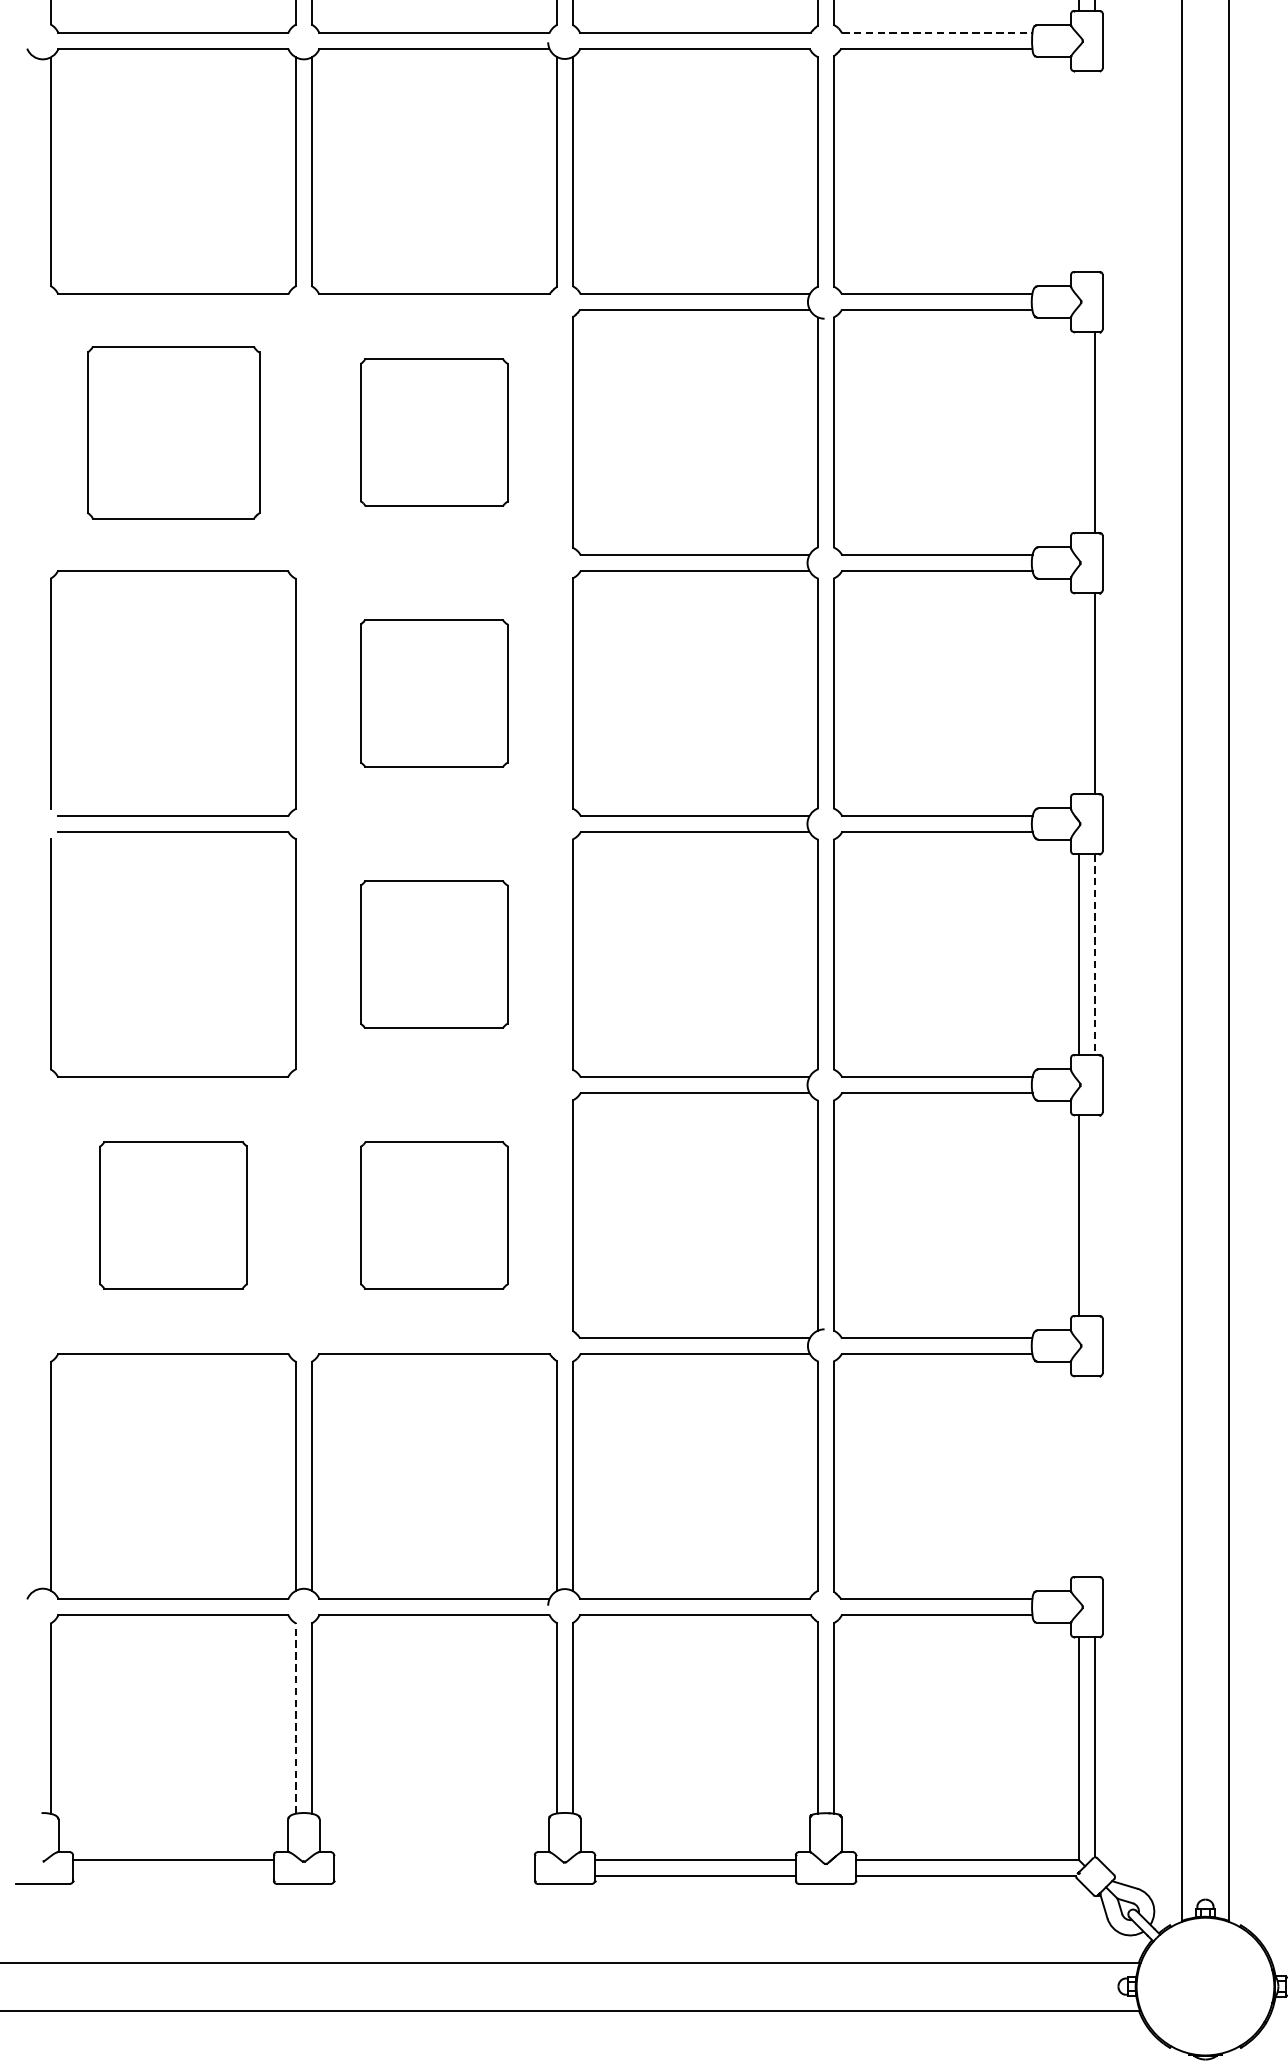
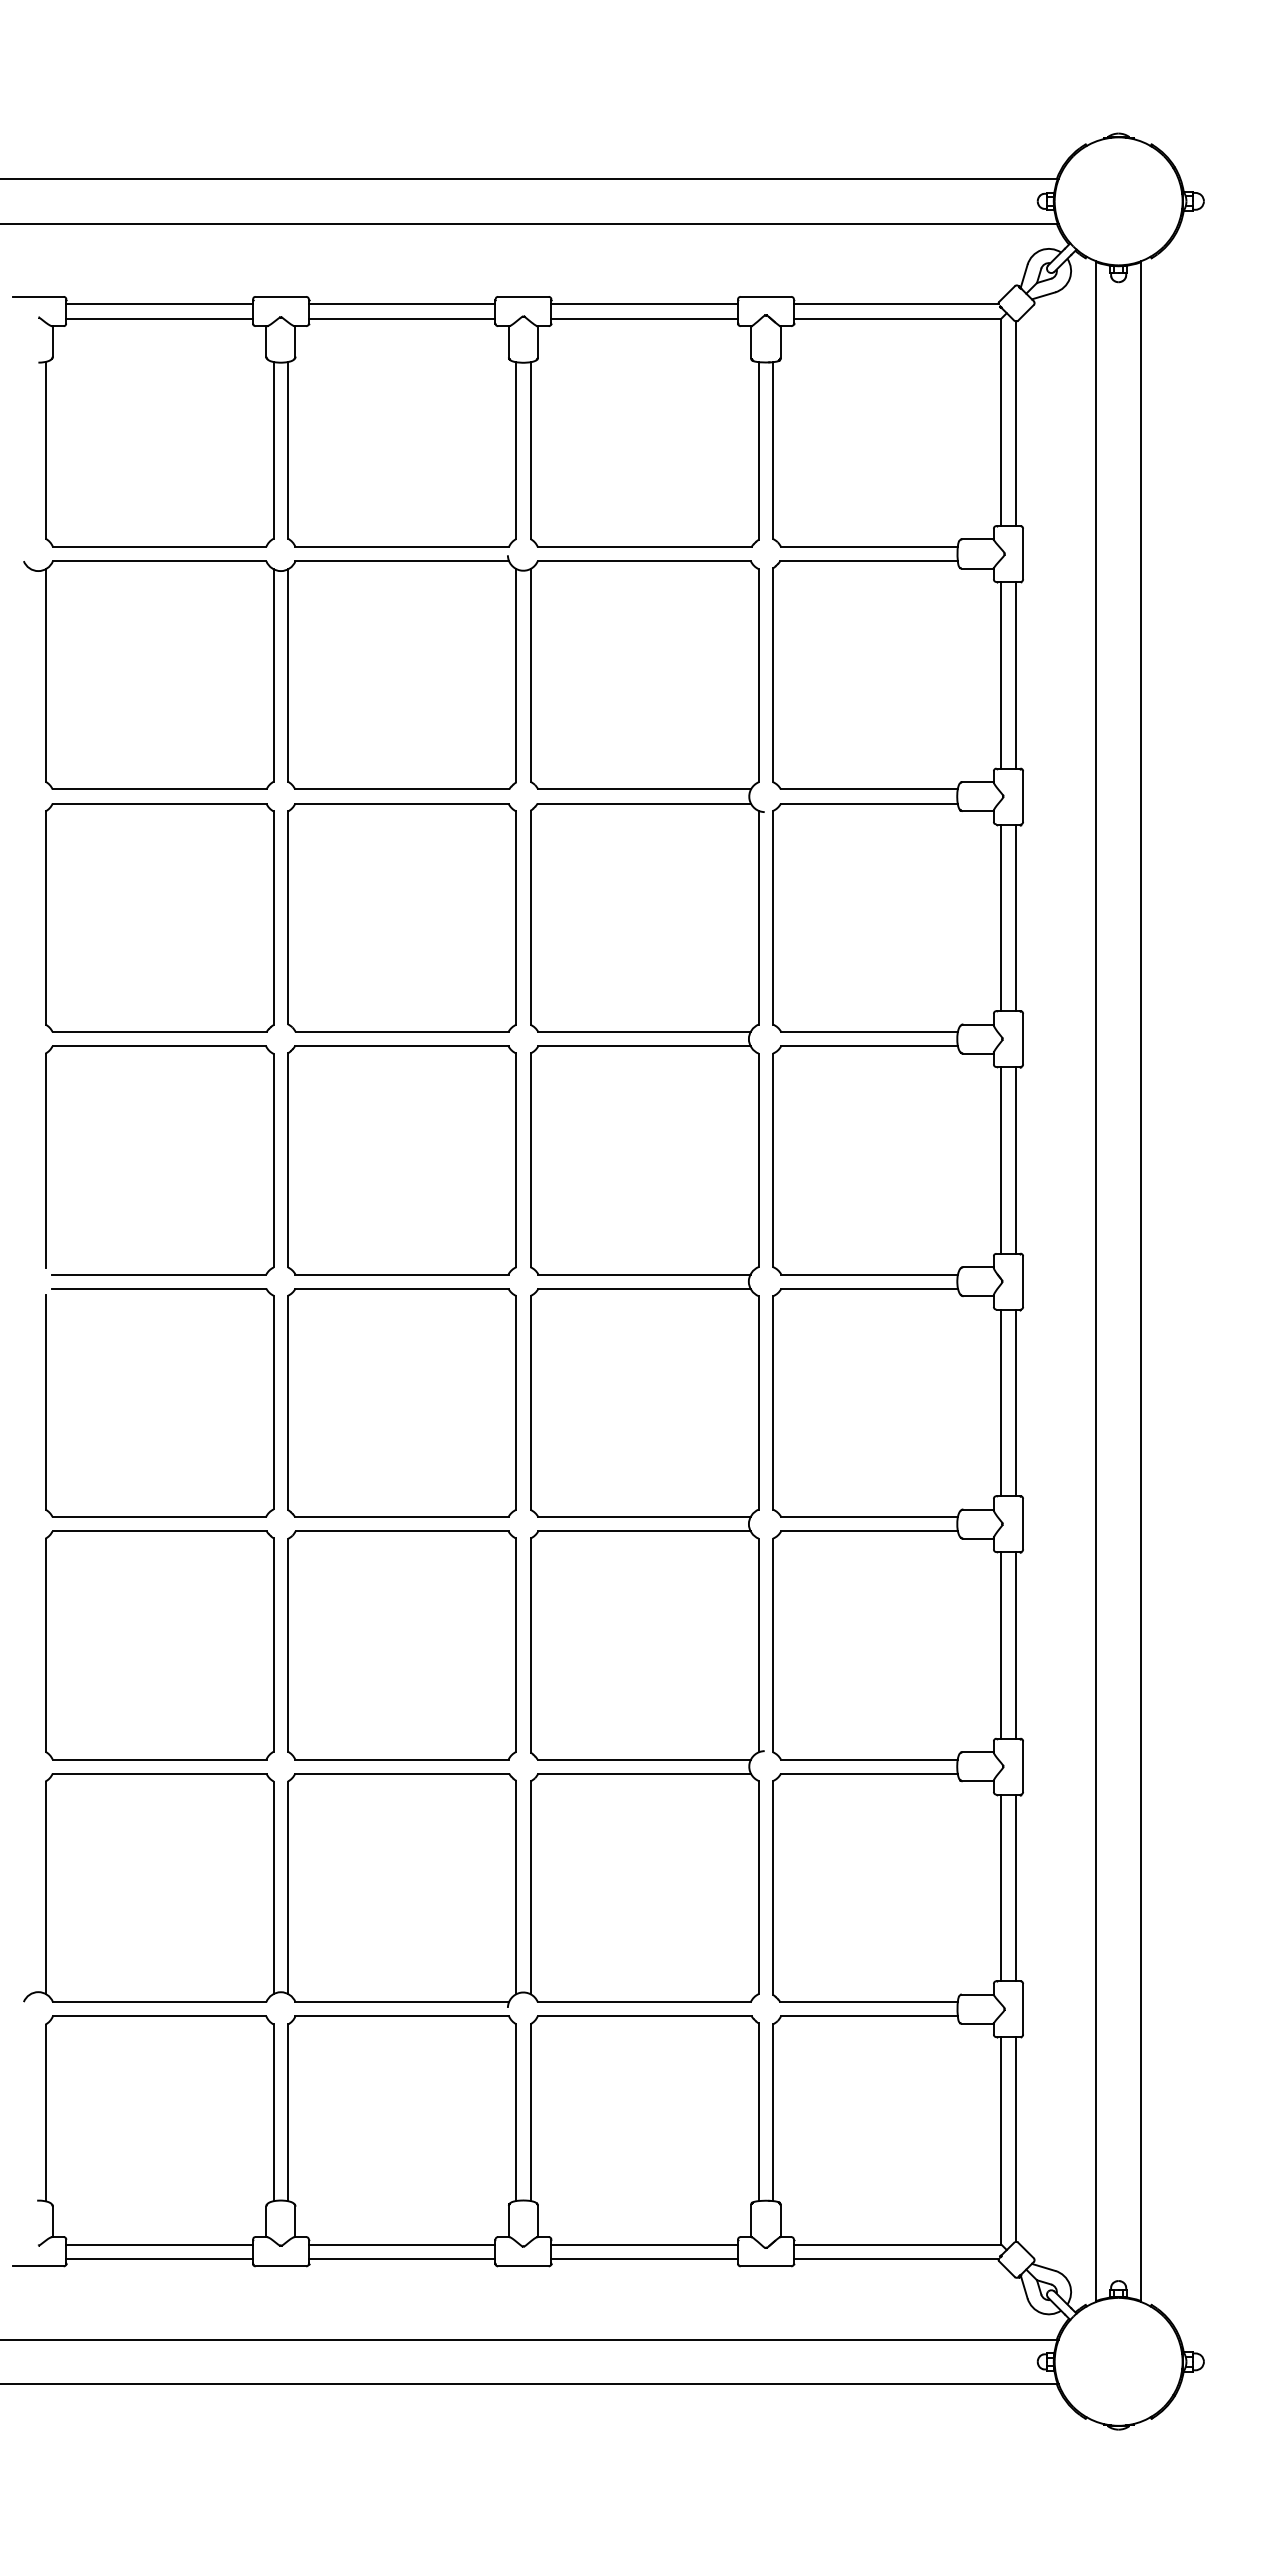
line: (937, 32) -> (869, 546), dashed -> solid
line: (1079, 171) -> (1001, 675), added
line: (1094, 171) -> (1015, 675), added
part: (173, 432) -> (159, 917), size x1.43
part: (433, 432) -> (401, 917), size x1.67
line: (1079, 432) -> (1001, 917), added
part: (433, 693) -> (401, 1160), size x1.67
line: (1079, 693) -> (1001, 1160), added
part: (433, 954) -> (401, 1402), size x1.67
line: (1094, 955) -> (1015, 1403), dashed -> solid
part: (173, 1215) -> (159, 1645), size x1.67
part: (433, 1215) -> (401, 1645), size x1.67
line: (1094, 1215) -> (1015, 1645), added
line: (1079, 1476) -> (1001, 1887), added
line: (1094, 1476) -> (1015, 1887), added
line: (295, 1718) -> (273, 2112), dashed -> solid
line: (433, 1860) -> (401, 2244), added
line: (173, 1875) -> (159, 2258), added
line: (433, 1875) -> (401, 2258), added

